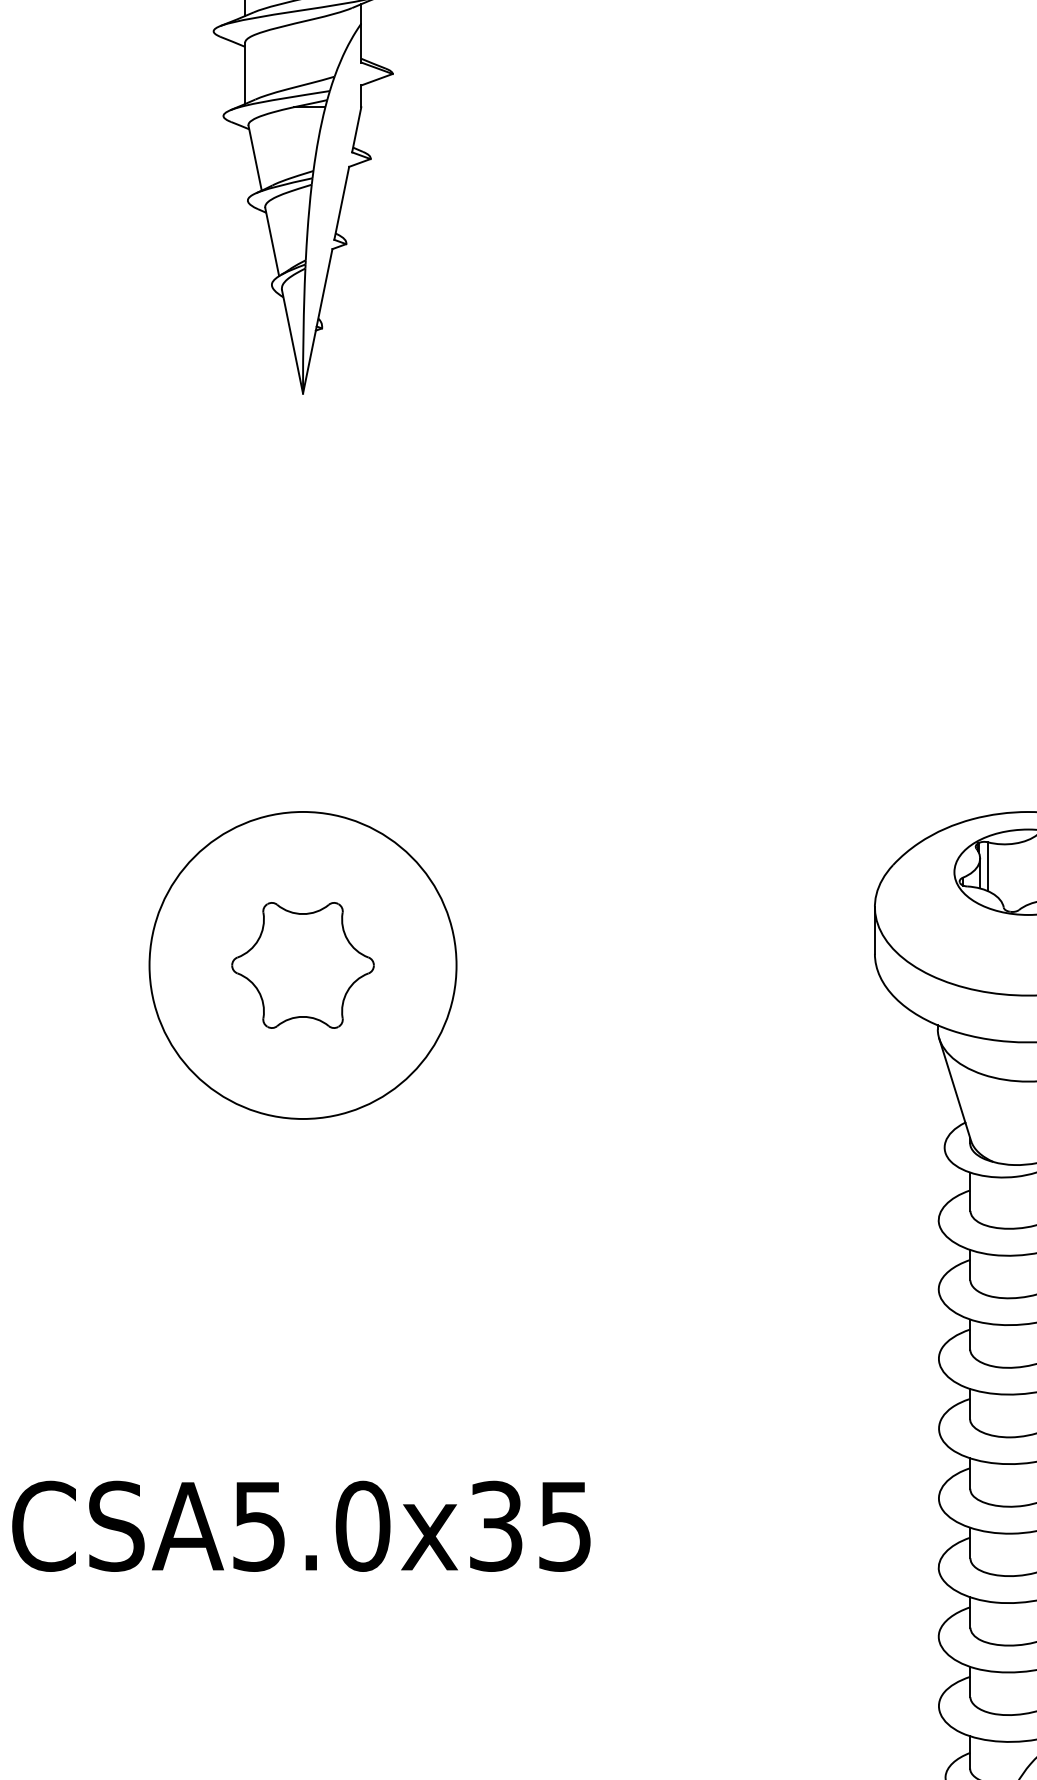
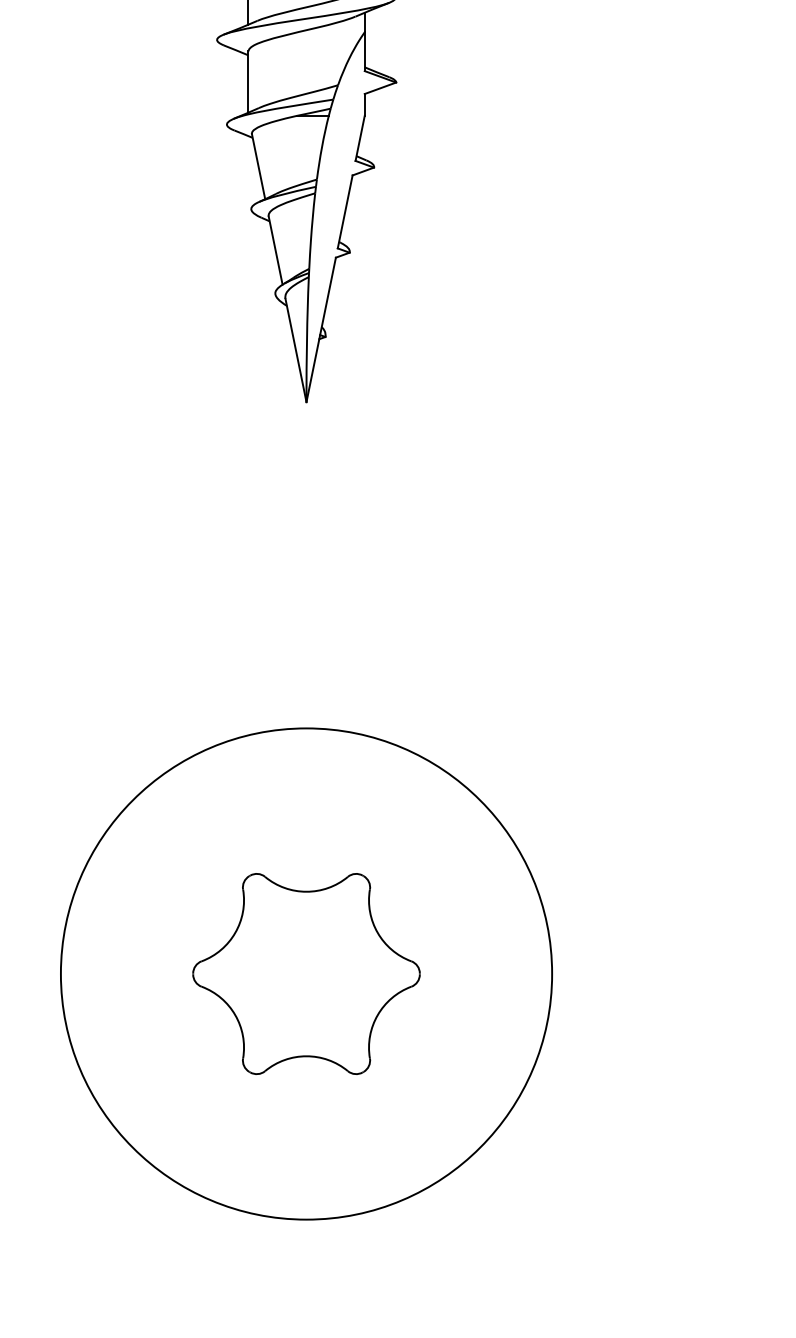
part: (302, 965) -> (305, 974), size x1.6

